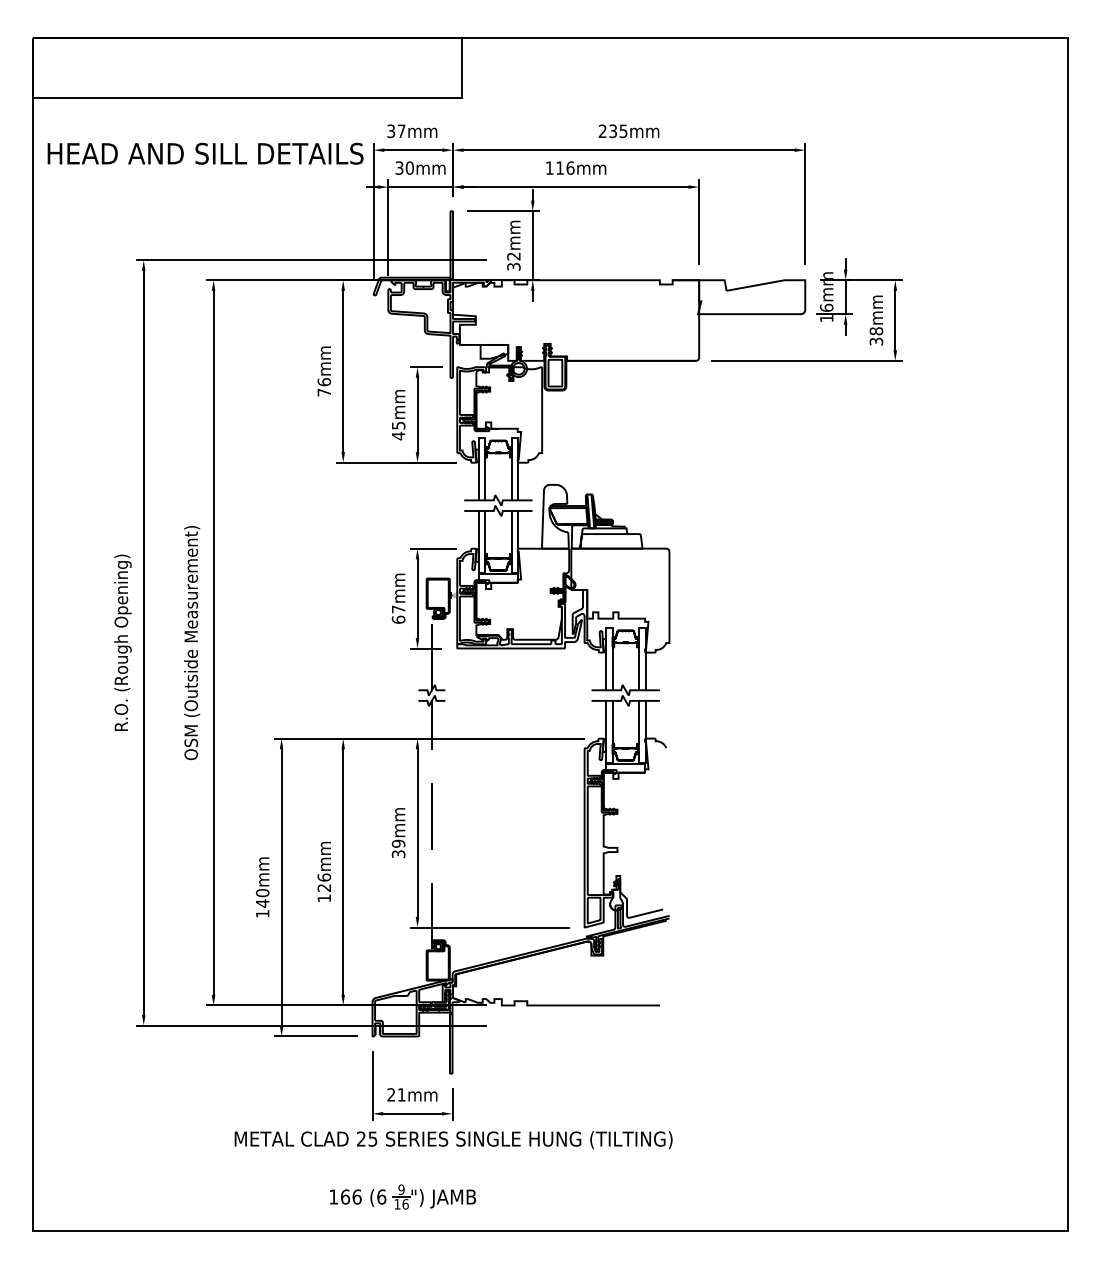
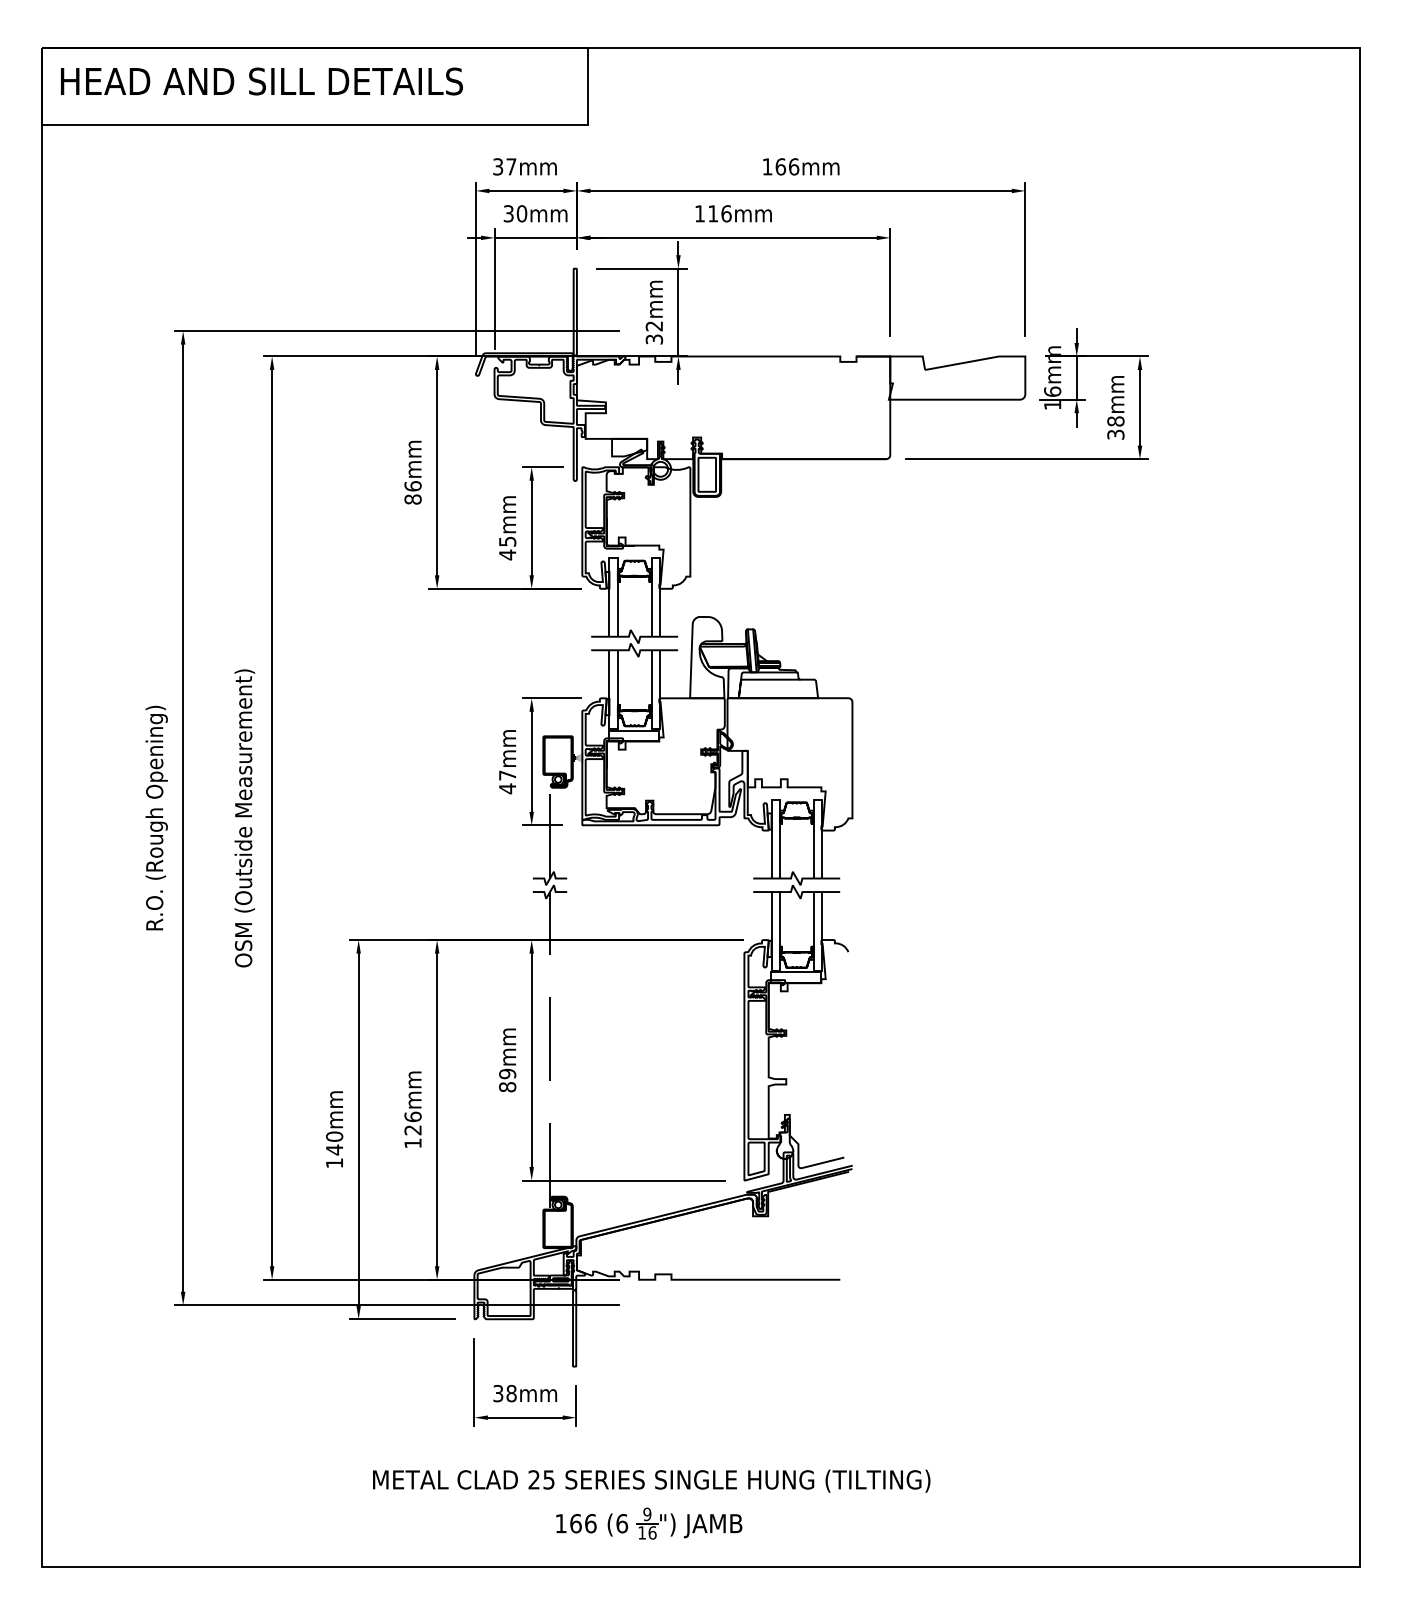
text: (612, 130) -> (780, 166), 235mm -> 166mm
text: (205, 153) -> (261, 81), moved
text: (323, 392) -> (412, 499), 76mm -> 86mm
text: (398, 619) -> (507, 788), 67mm -> 47mm
text: (398, 854) -> (507, 1087), 39mm -> 89mm
text: (396, 1094) -> (504, 1393), 21mm -> 38mm
text: (453, 1139) -> (651, 1480), moved
part: (403, 1196) -> (649, 1523), moved

